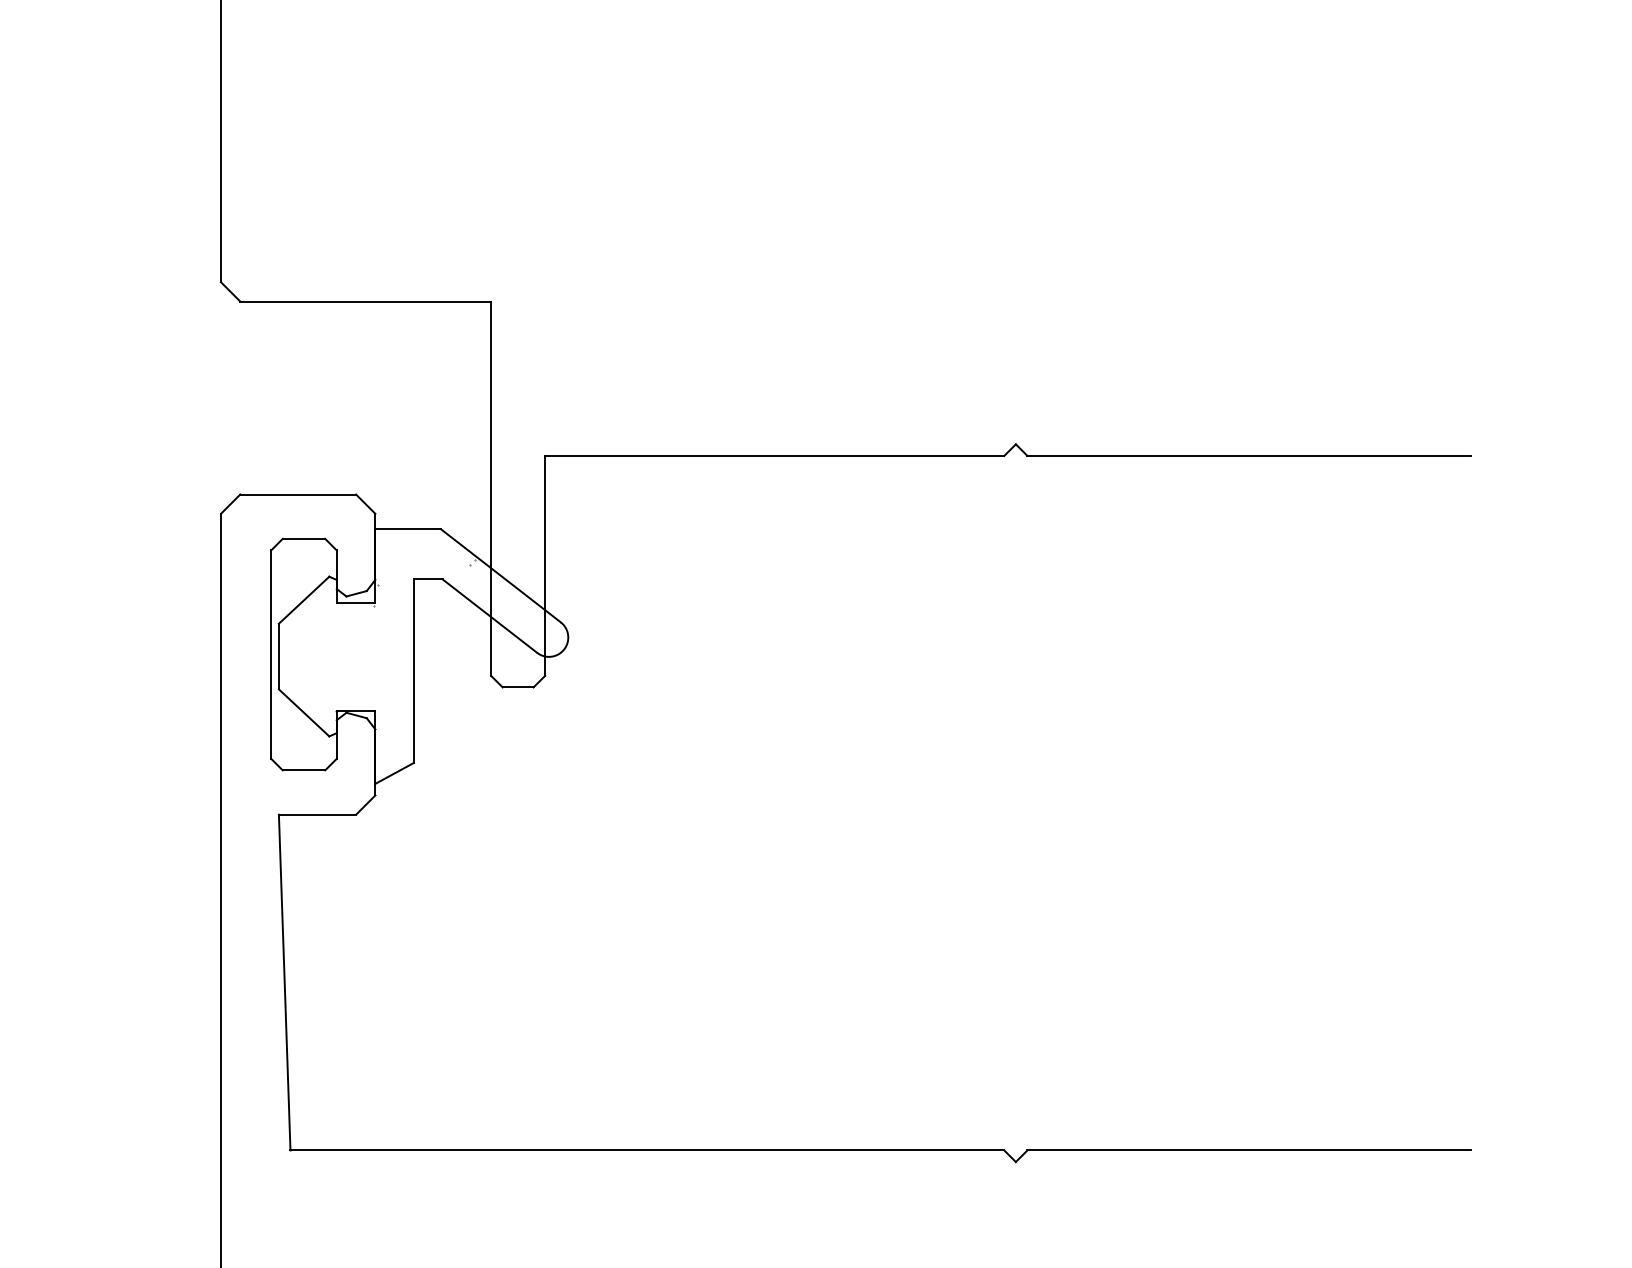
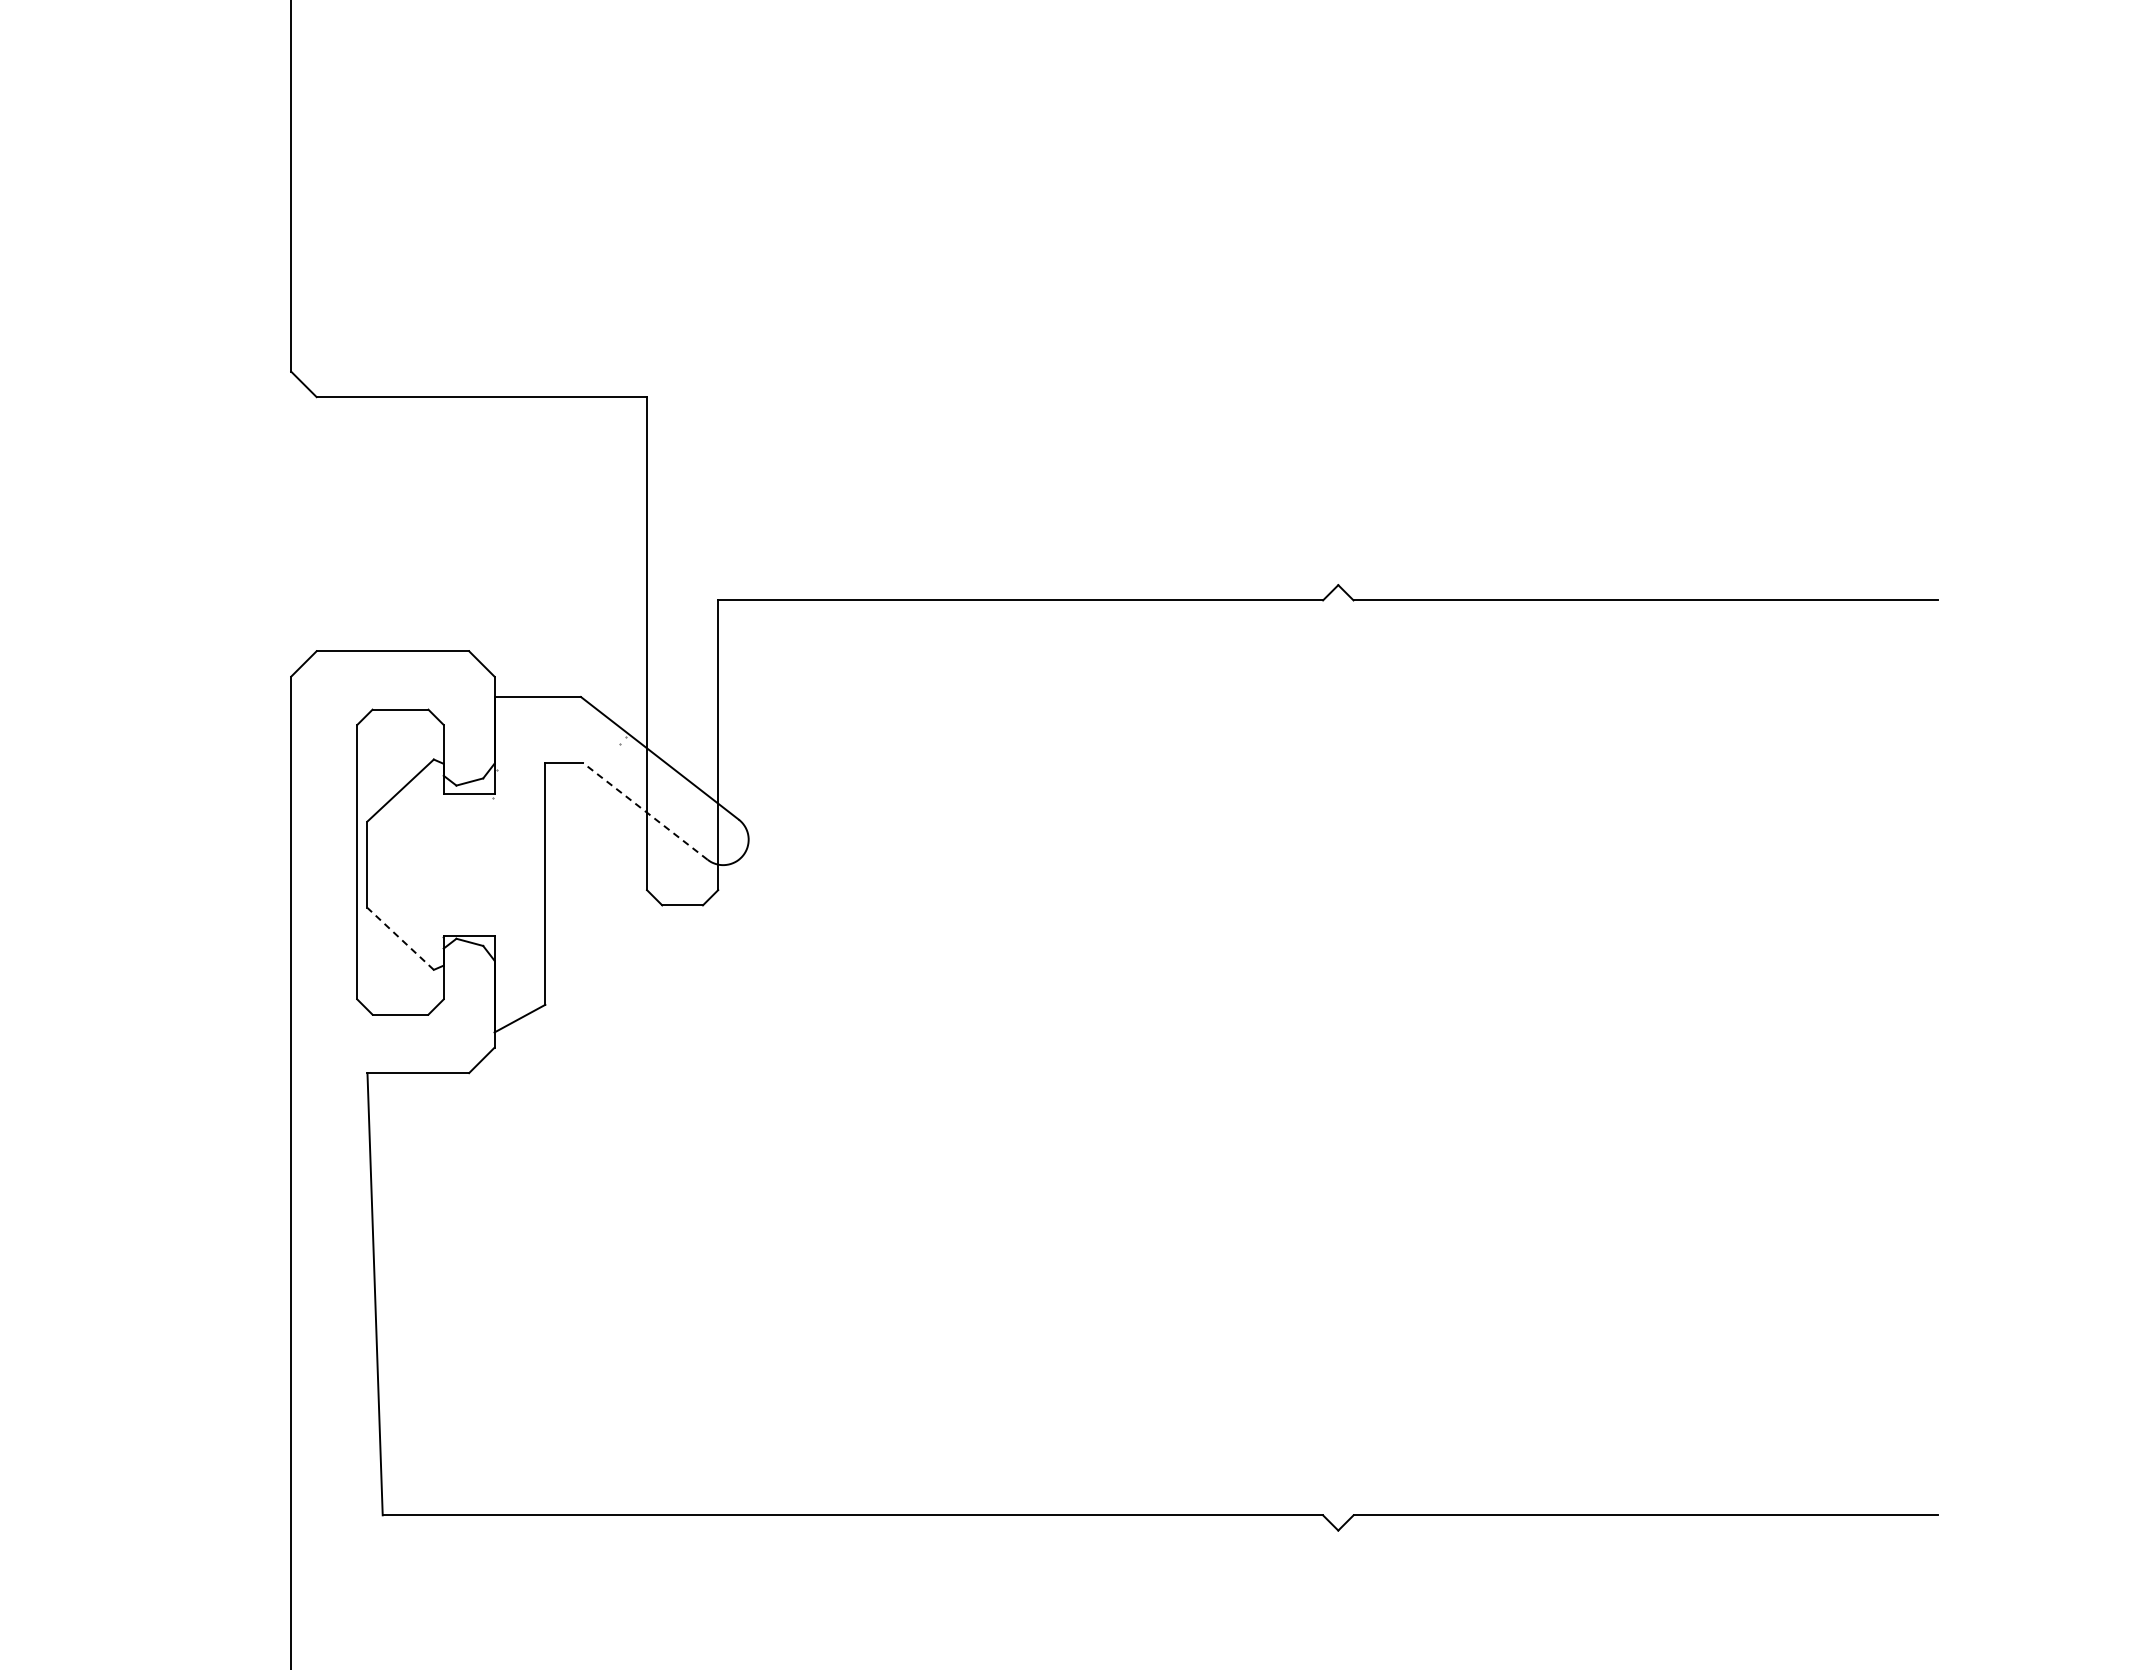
line: (489, 616) -> (645, 811), solid -> dashed
line: (303, 712) -> (400, 938), solid -> dashed

